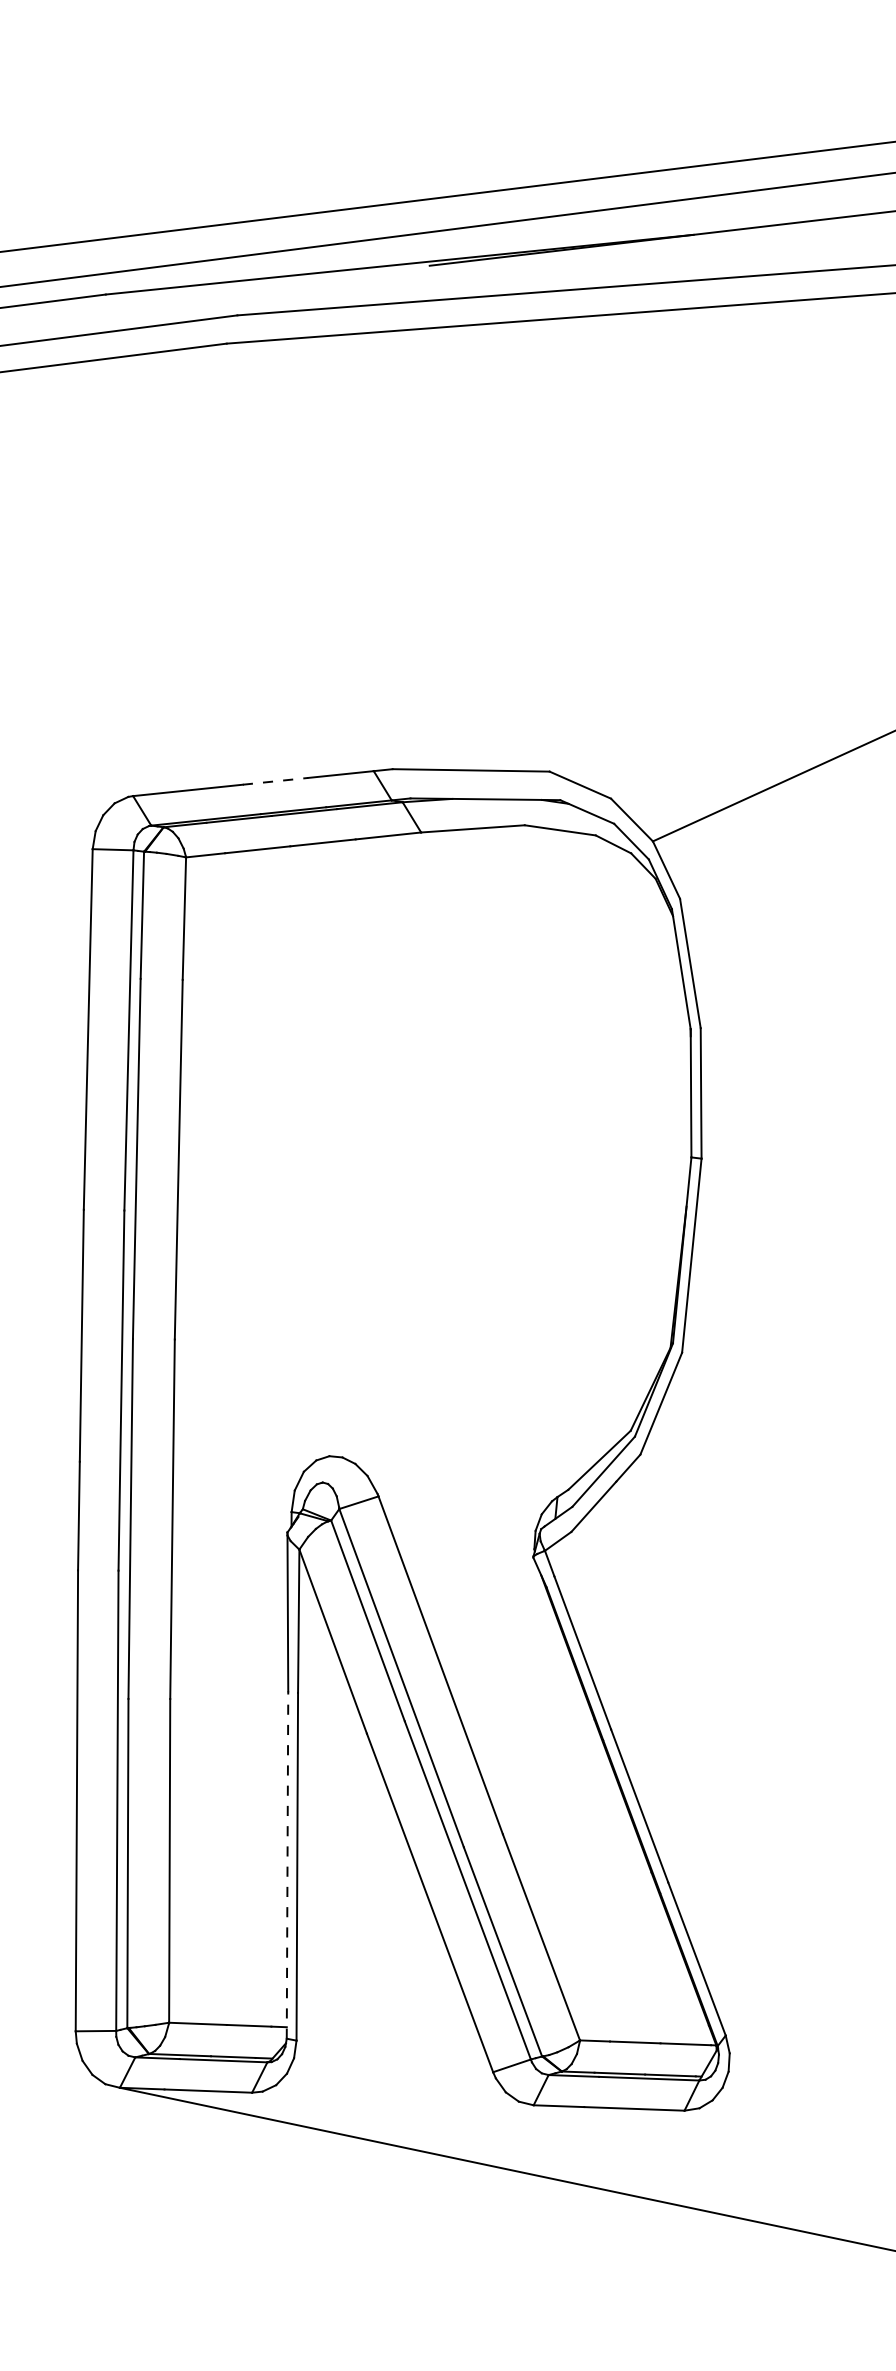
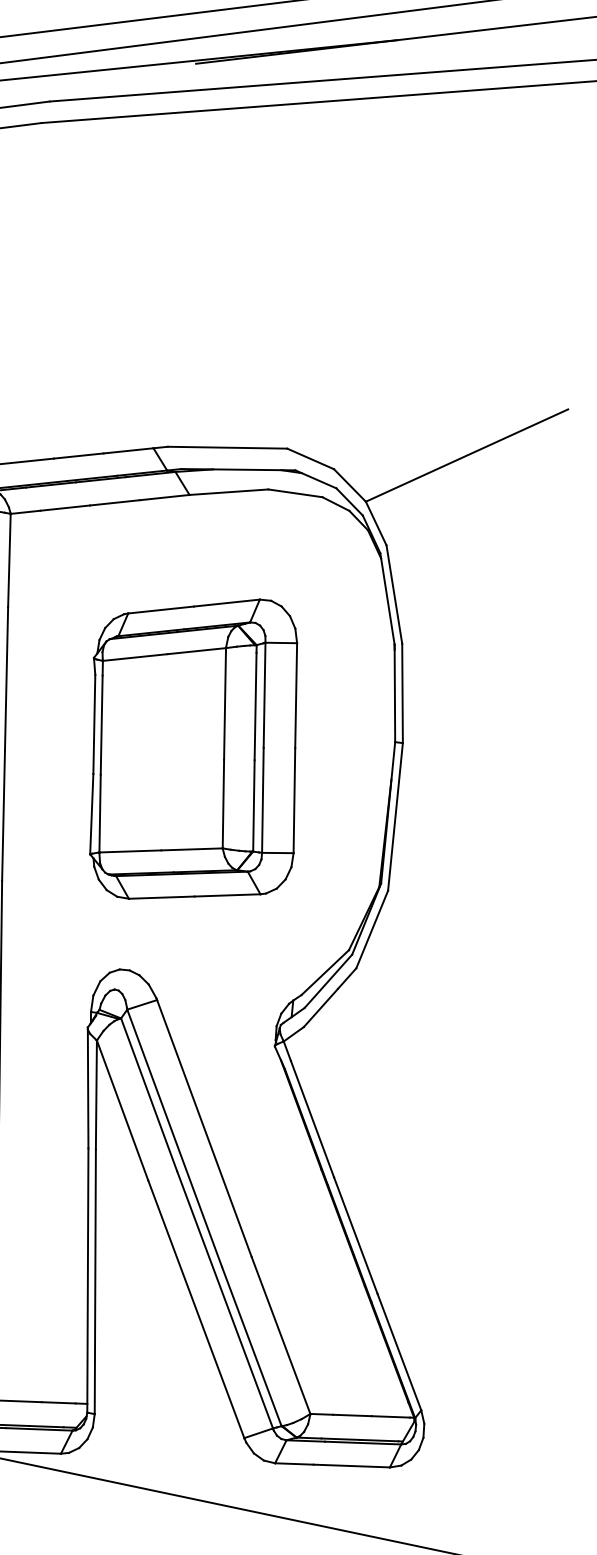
line: (275, 781) -> (78, 456), dashed -> solid
part: (426, 1166) -> (193, 749), added
line: (287, 1865) -> (87, 1280), dashed -> solid

